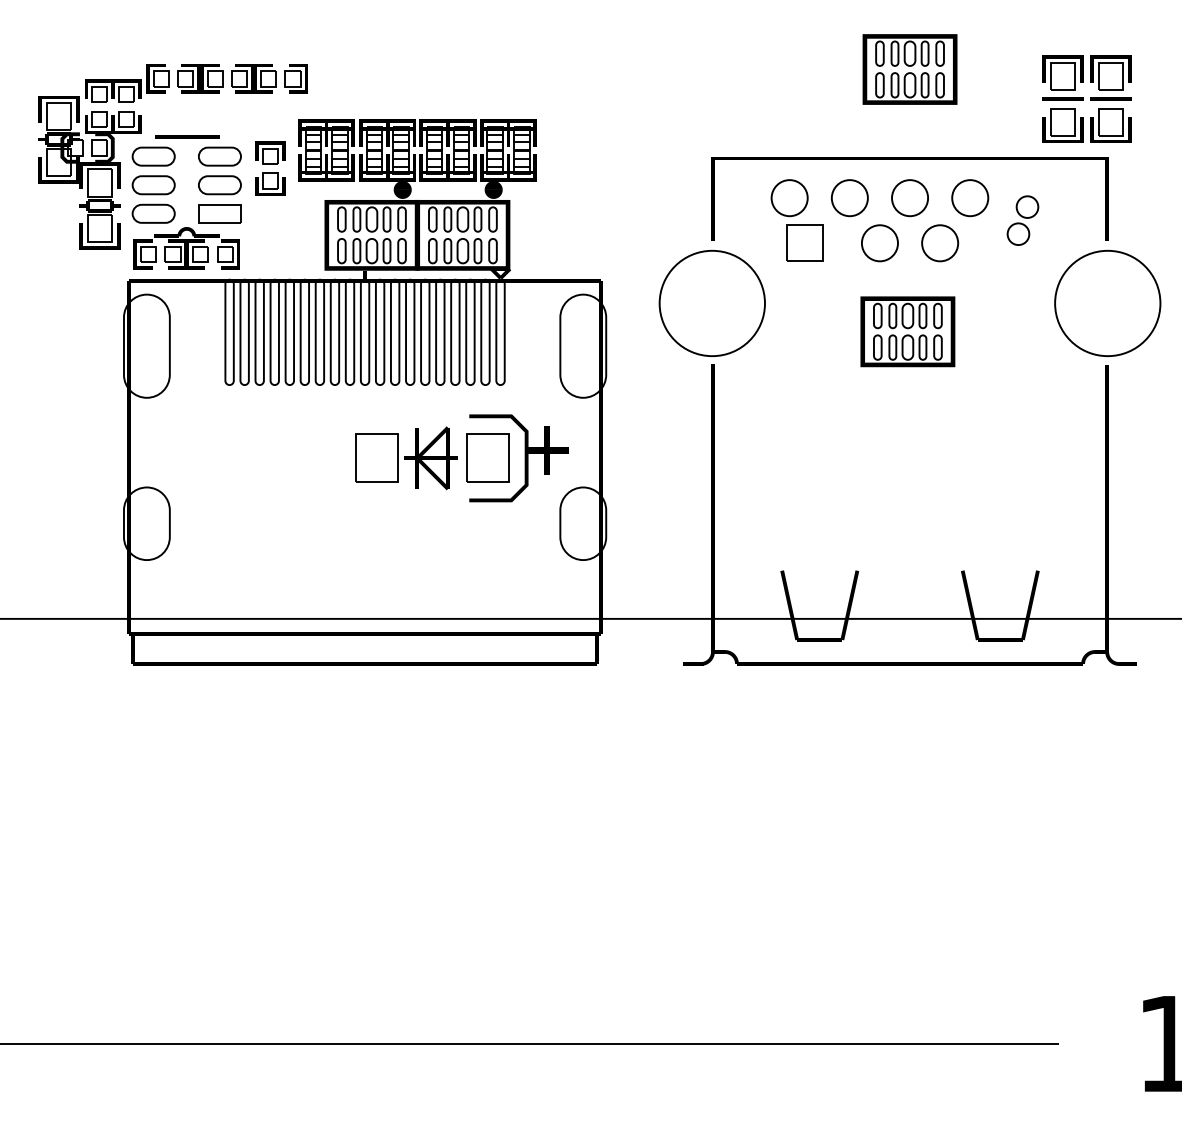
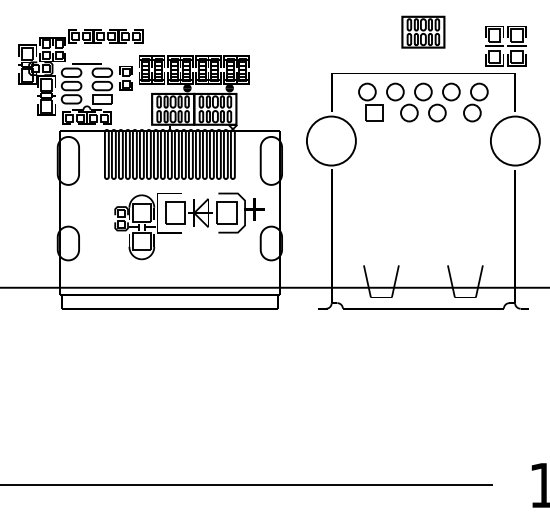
part: (1022, 220) -> (475, 102), size x1.67
part: (908, 330) -> (422, 153), removed
part: (316, 487) -> (147, 226), added

